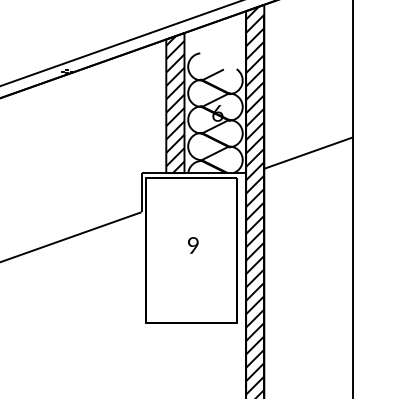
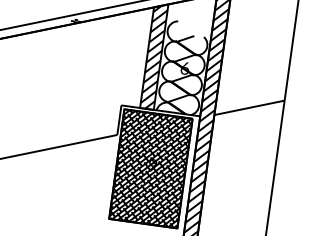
hatch: (191, 250) -> (150, 169), added

